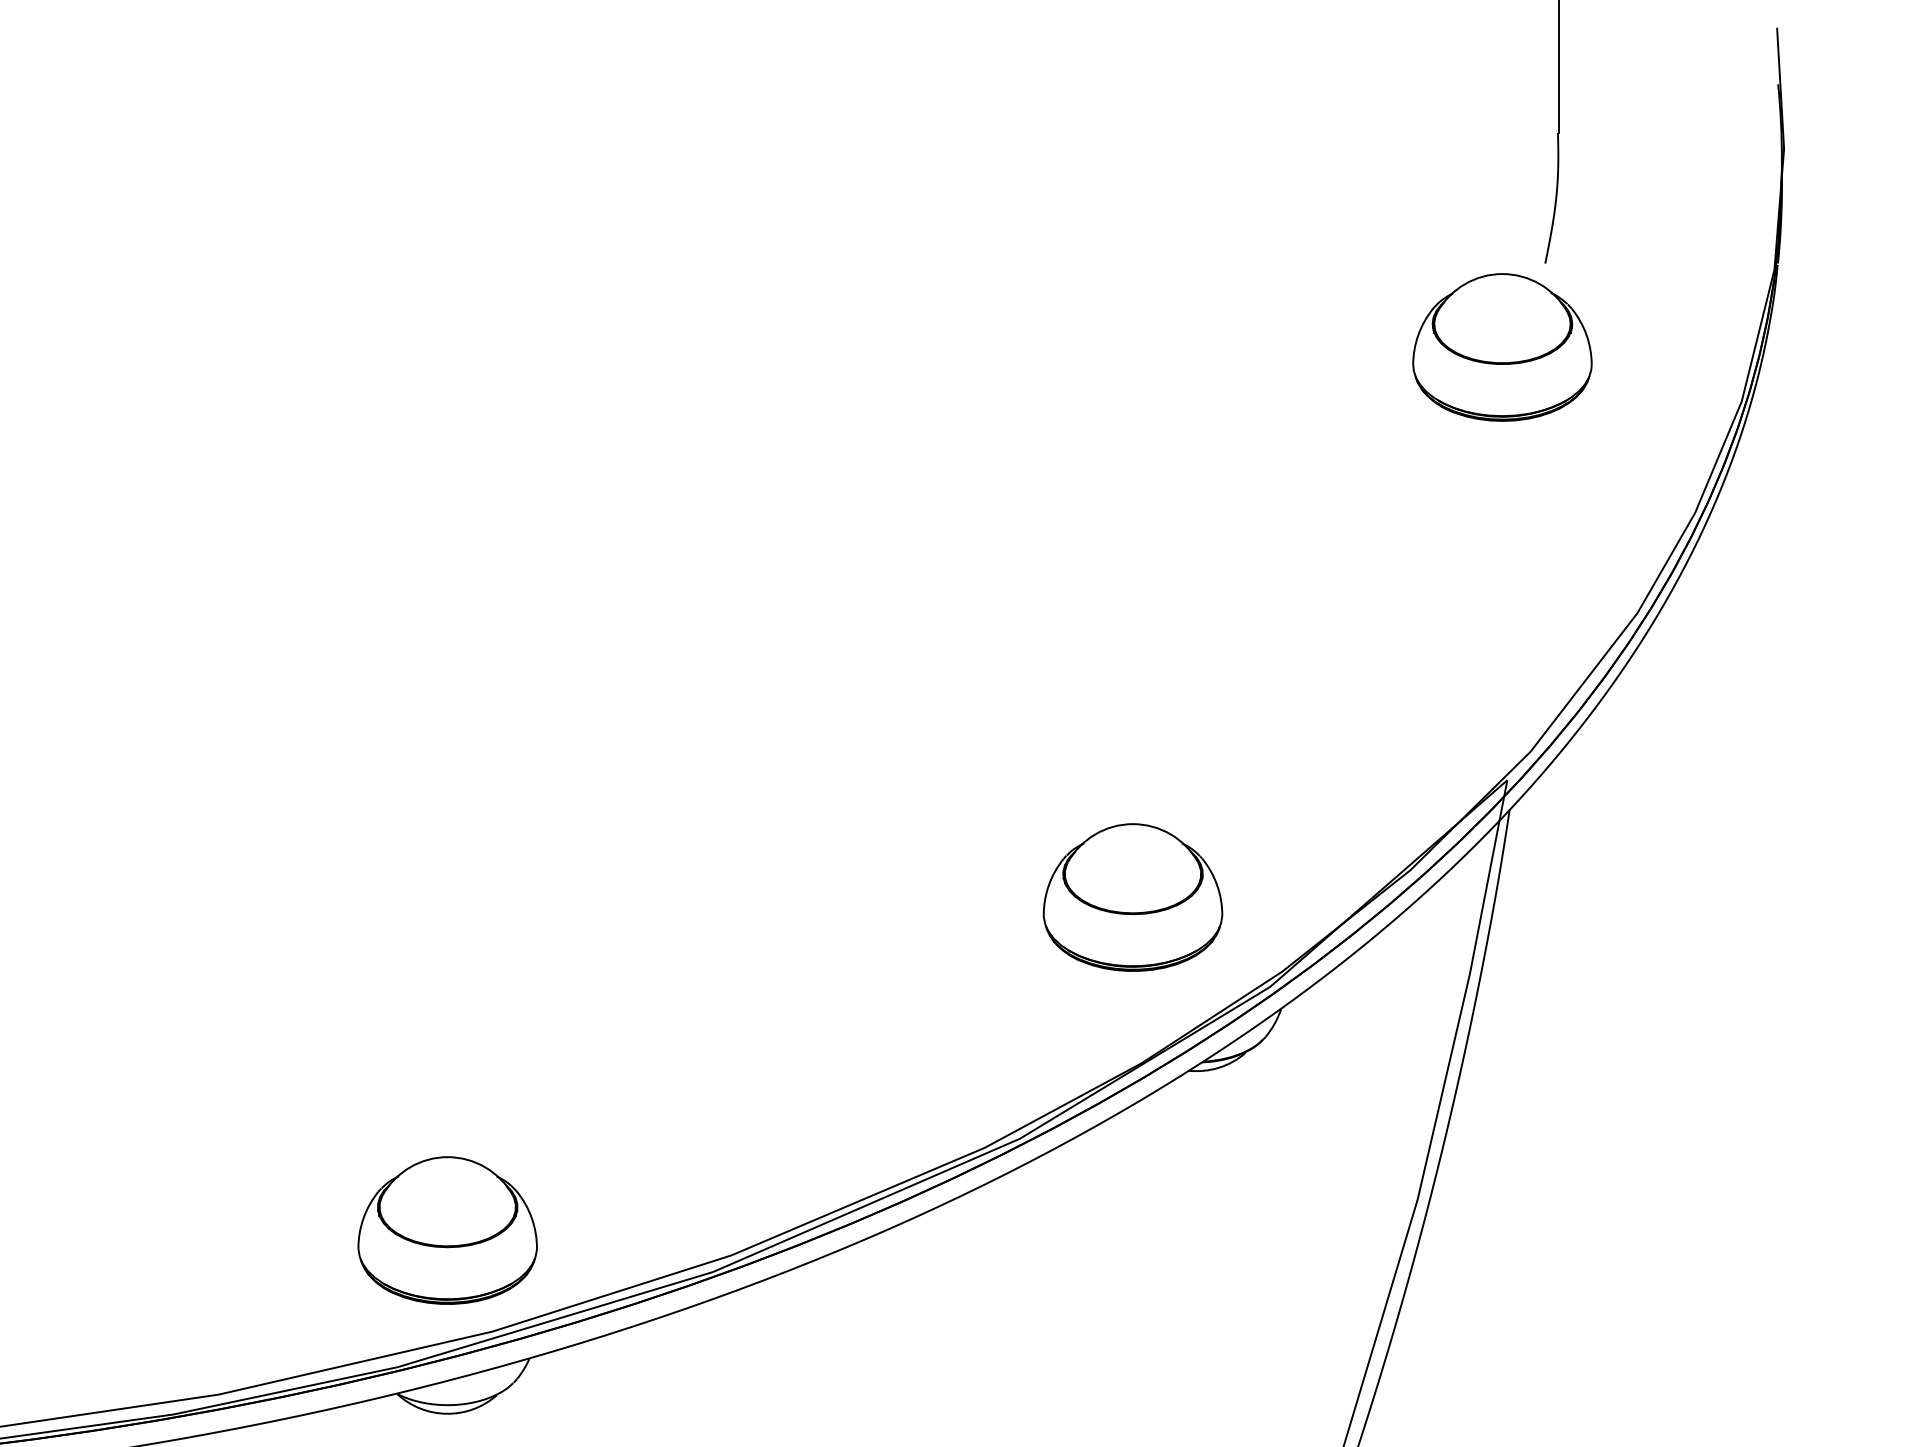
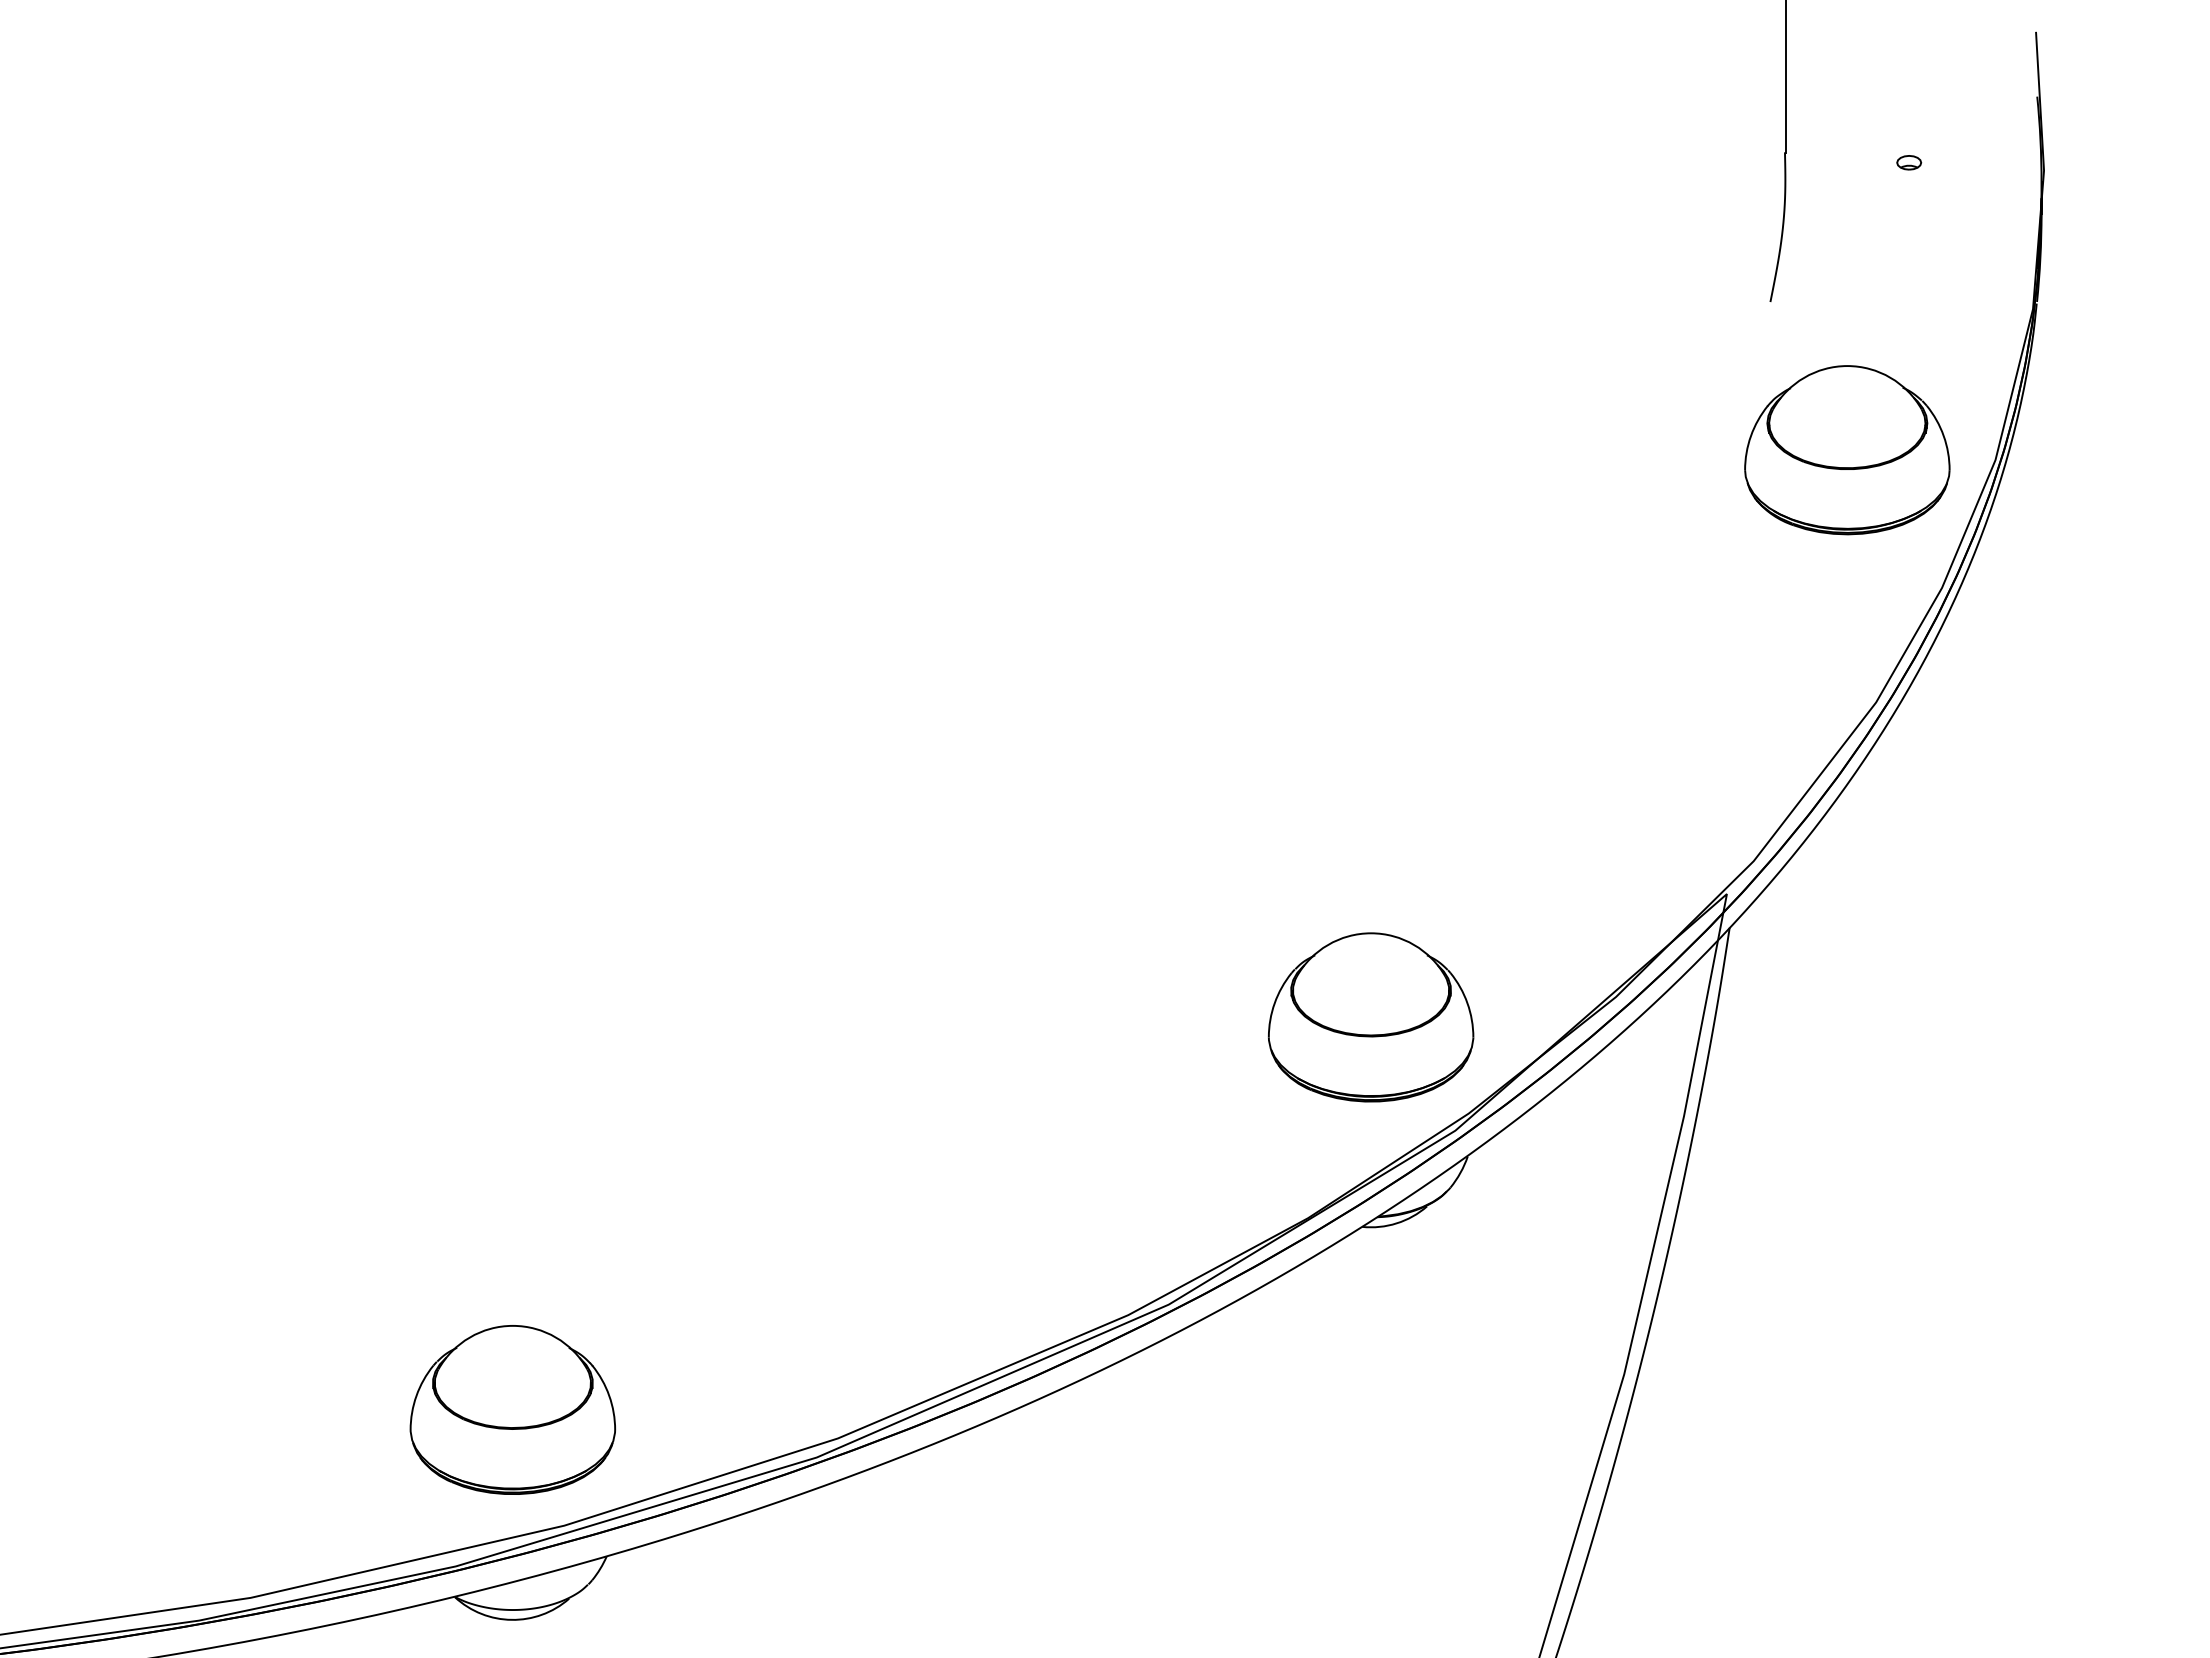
part: (1666, 141) -> (1909, 162), added
part: (1502, 347) -> (1847, 450), moved
part: (1133, 897) -> (1371, 1017), moved

